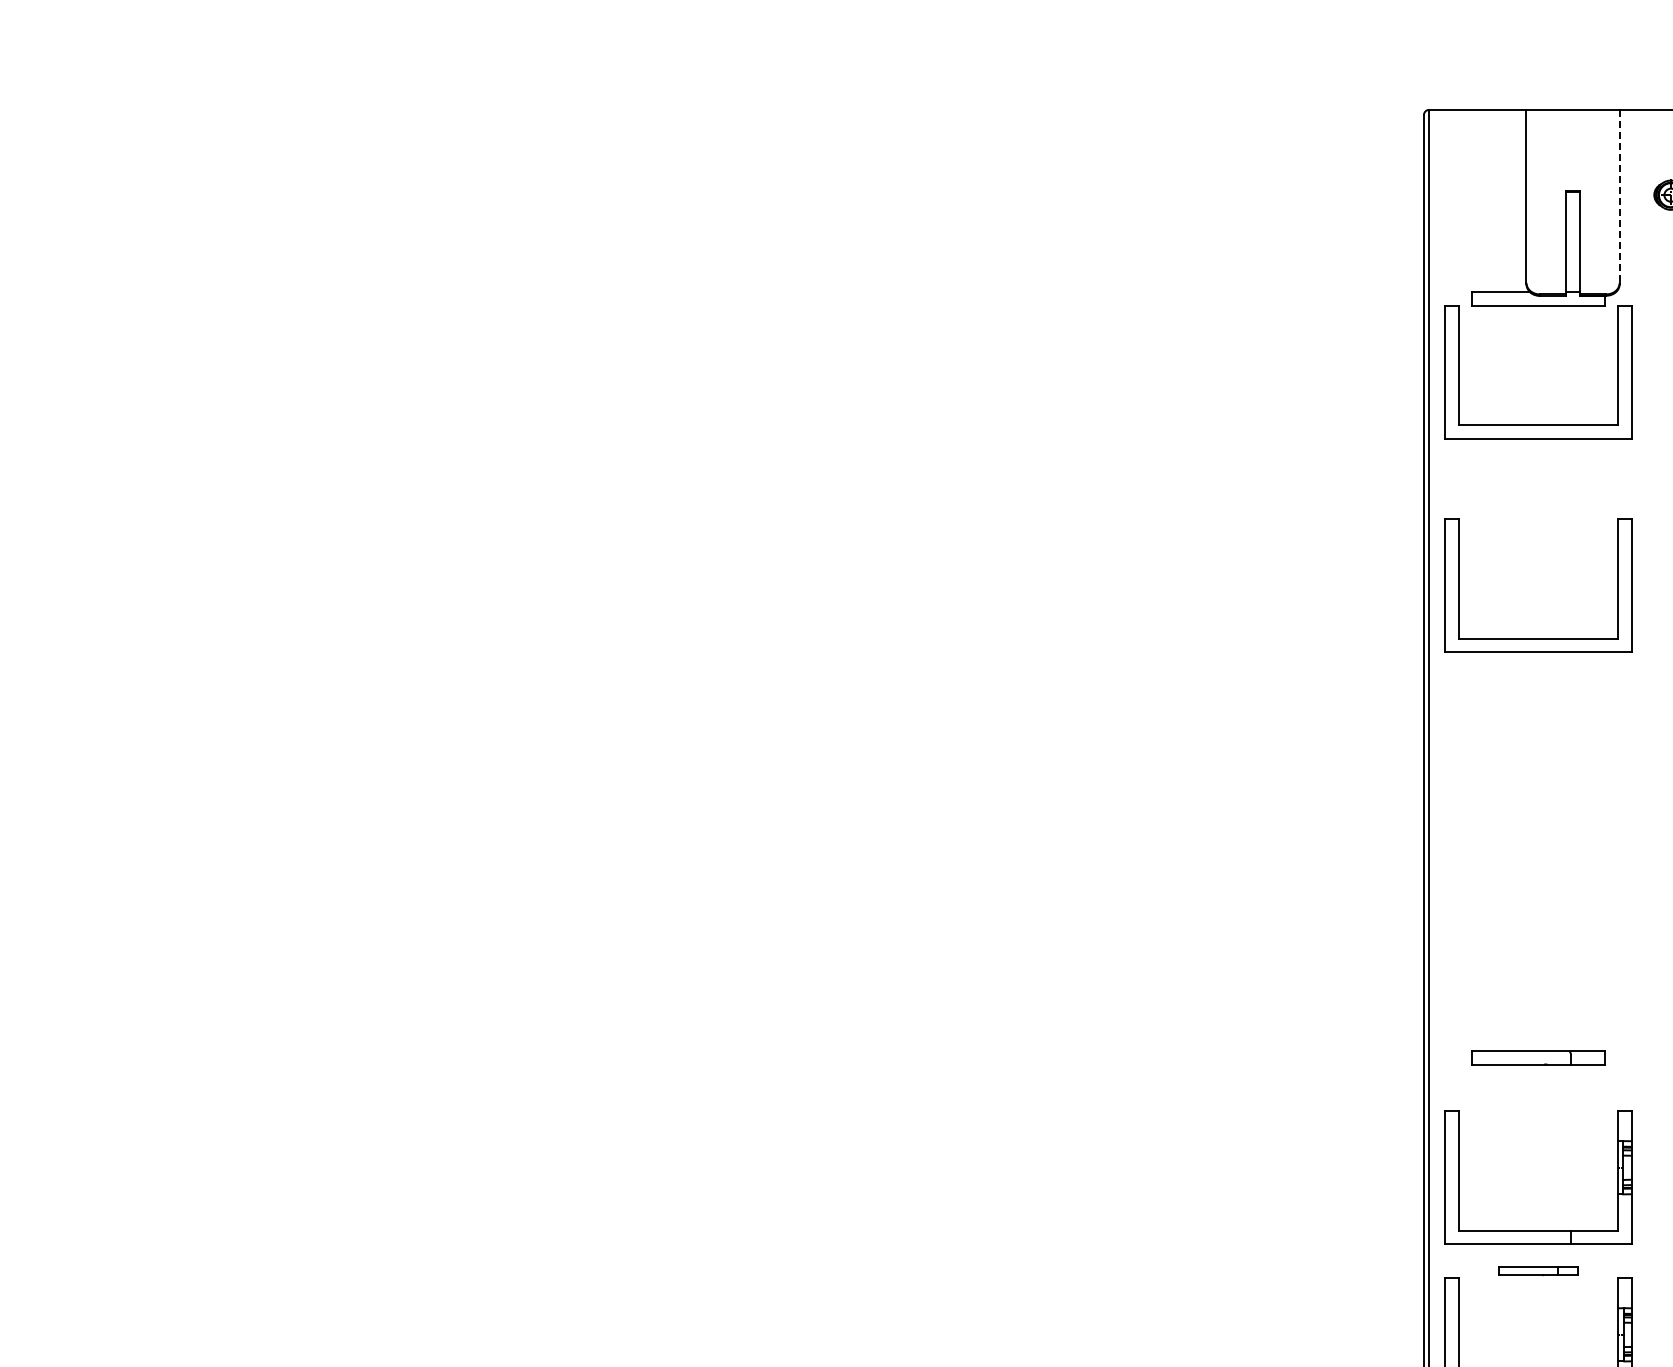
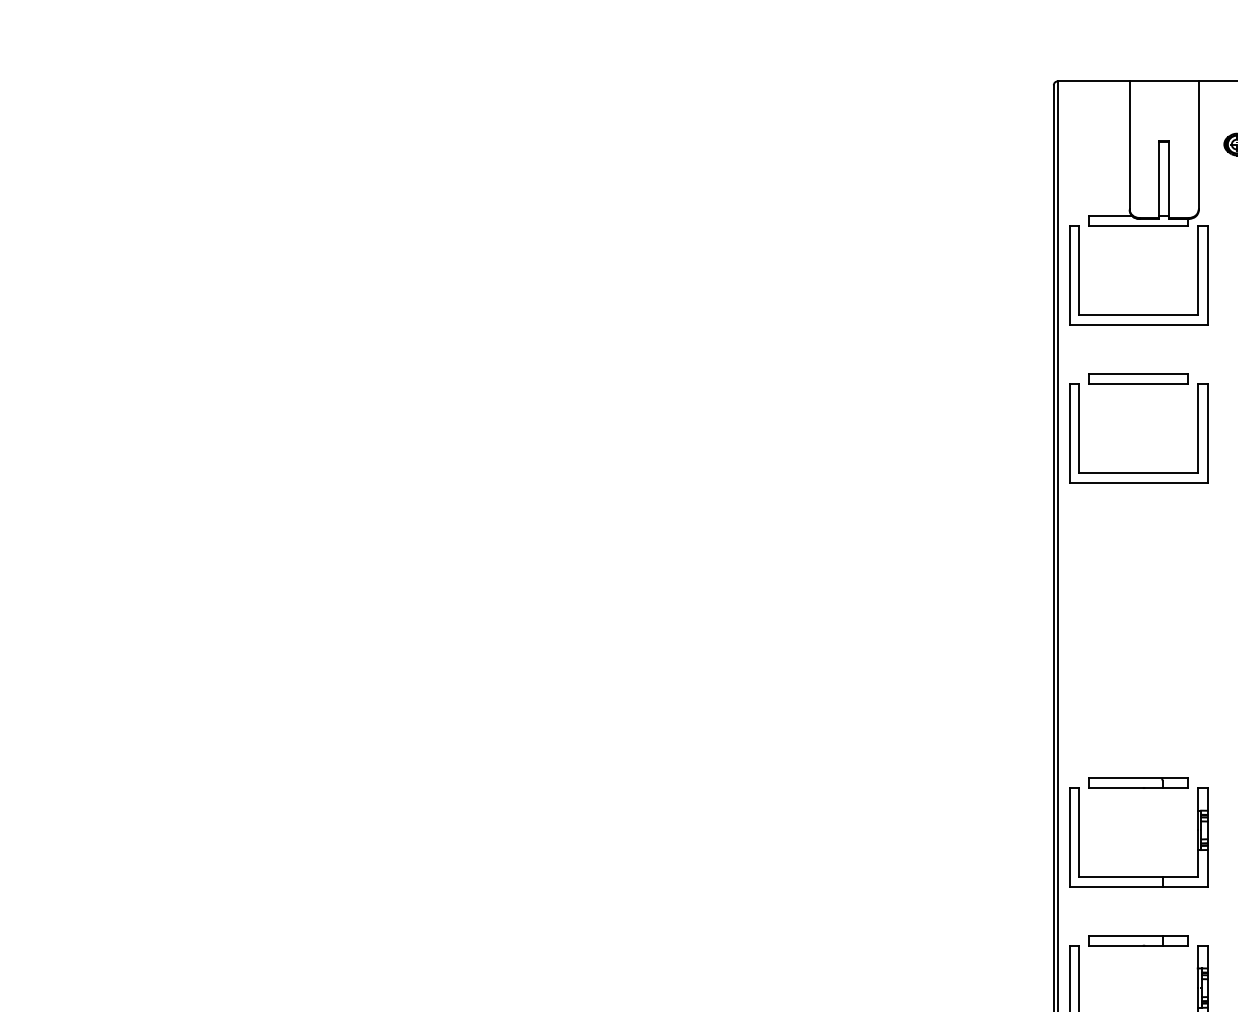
line: (1619, 196) -> (1198, 145), dashed -> solid
part: (1538, 511) -> (1138, 378), added
part: (1538, 1230) -> (1138, 876), moved
part: (1538, 1271) -> (1138, 941), size x1.67

